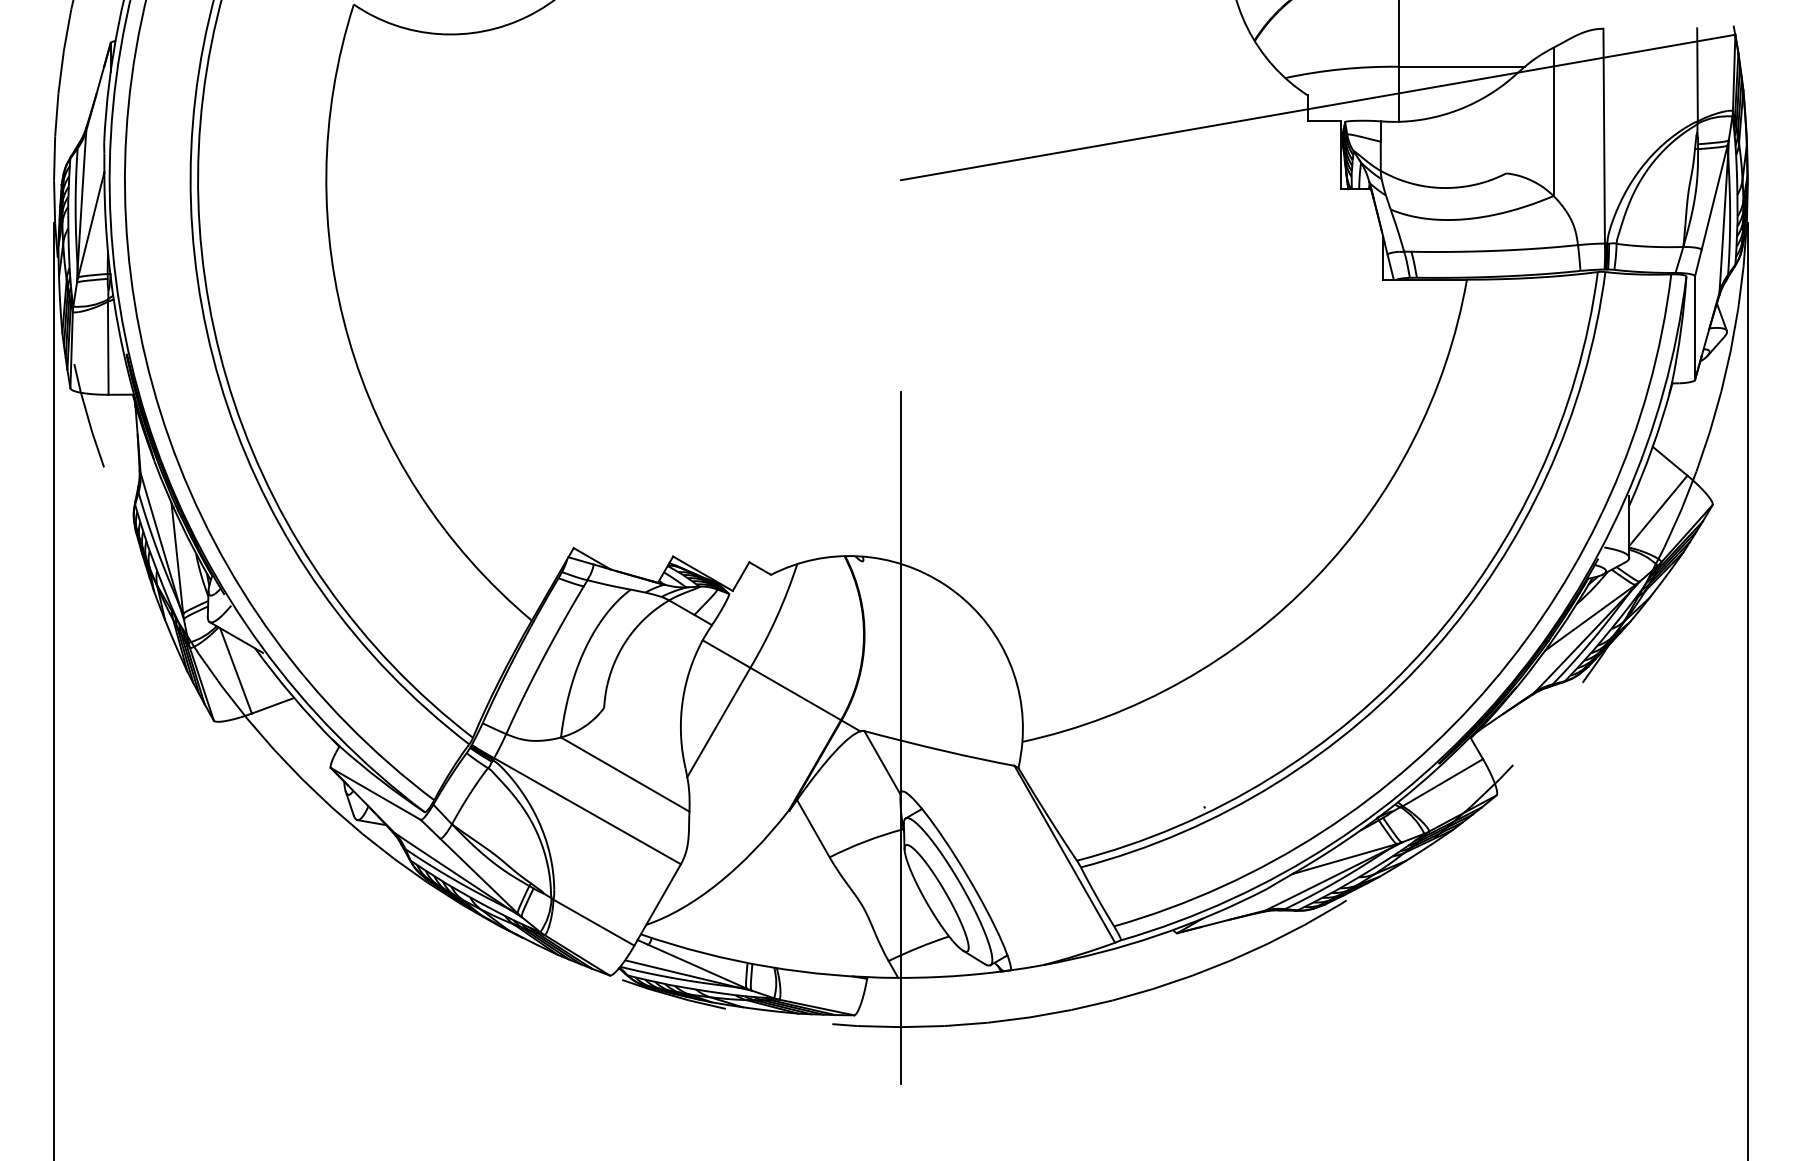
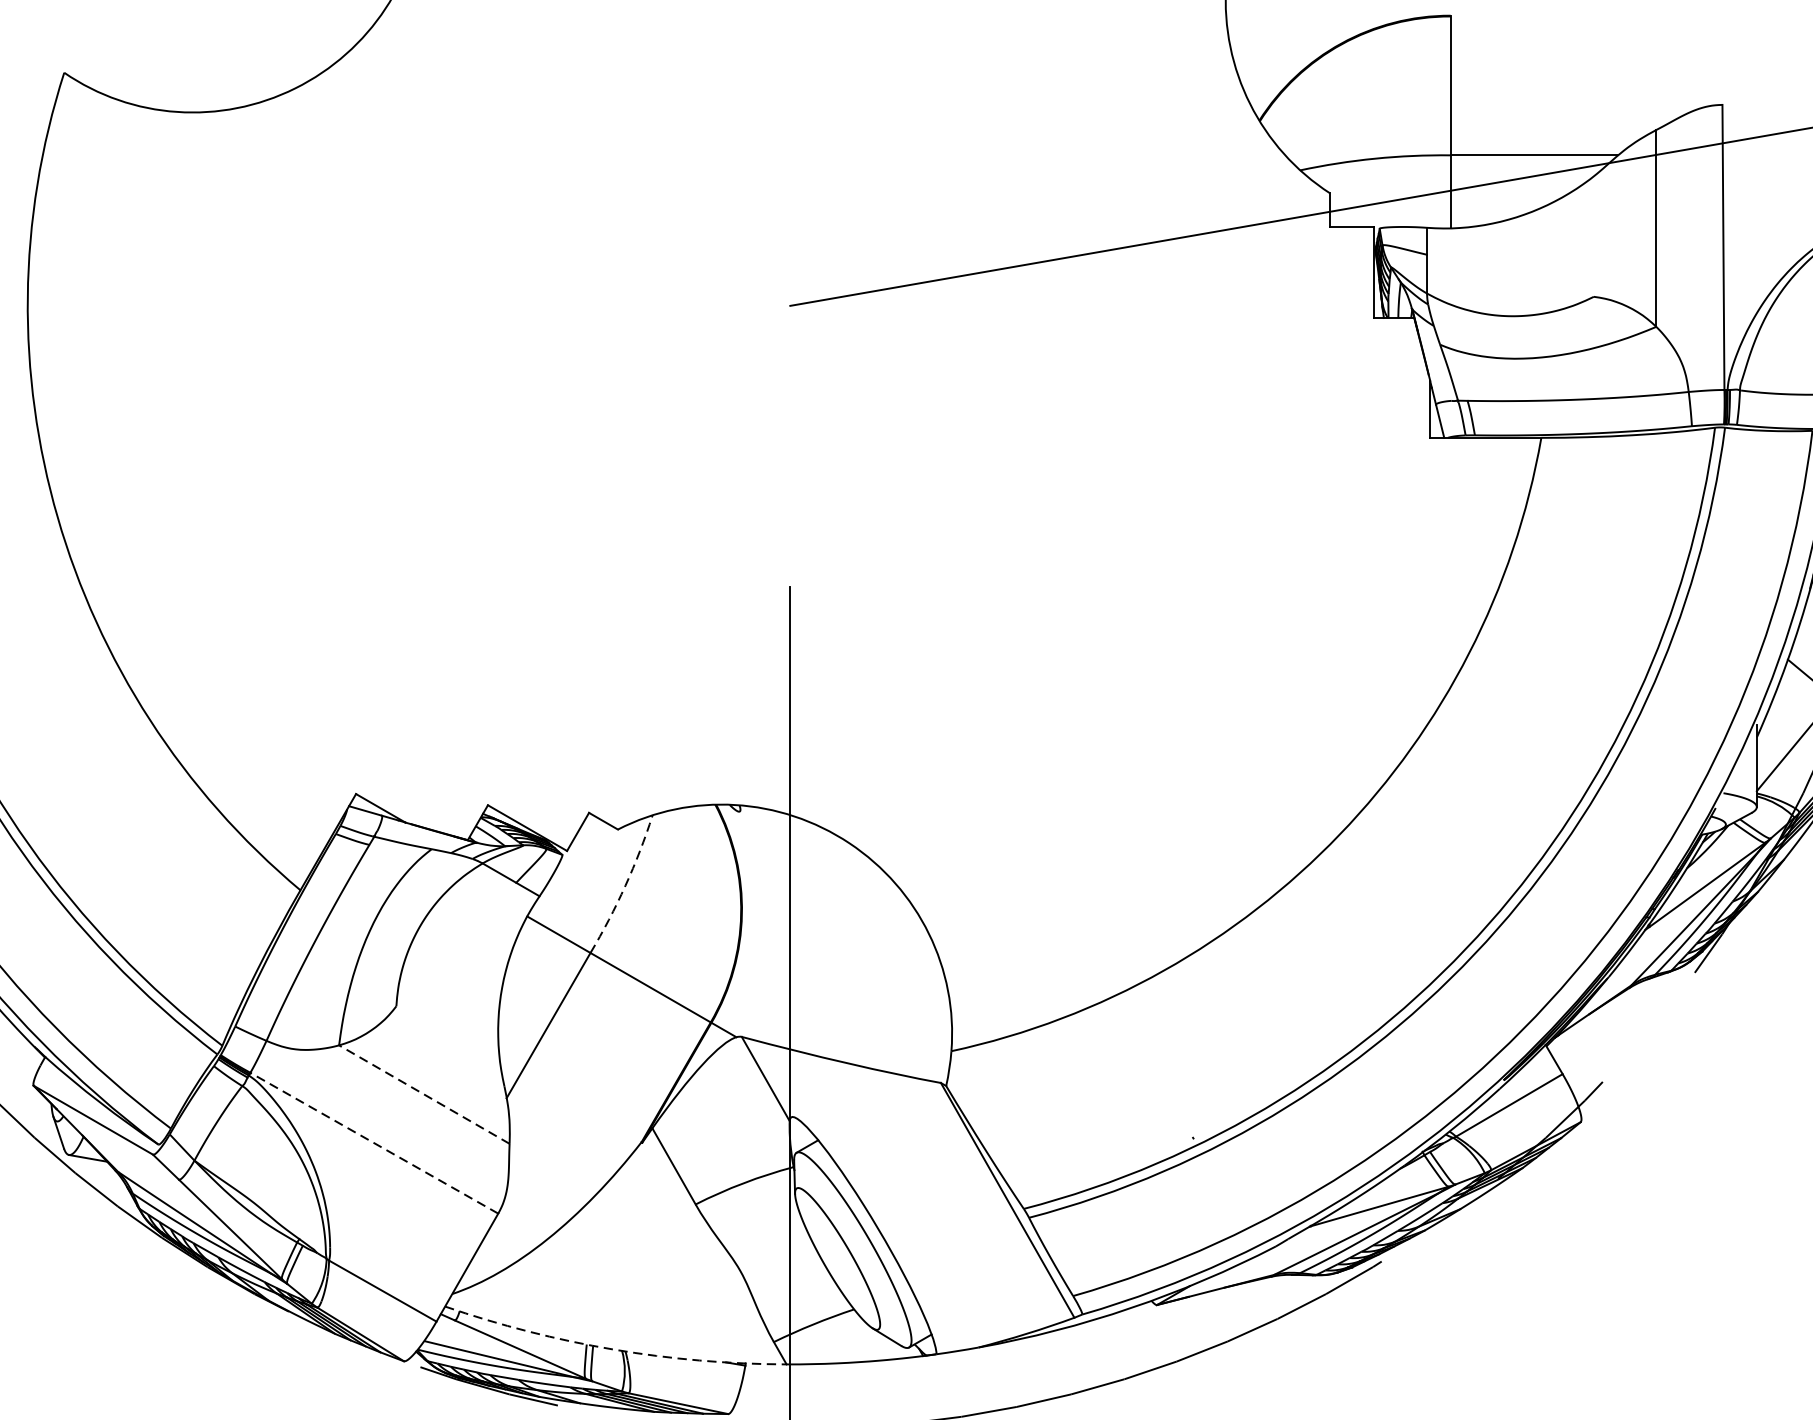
arc: (776, 617) -> (625, 886), solid -> dashed
line: (624, 774) -> (423, 1094), solid -> dashed
line: (587, 810) -> (374, 1142), solid -> dashed
arc: (767, 966) -> (613, 1349), solid -> dashed

